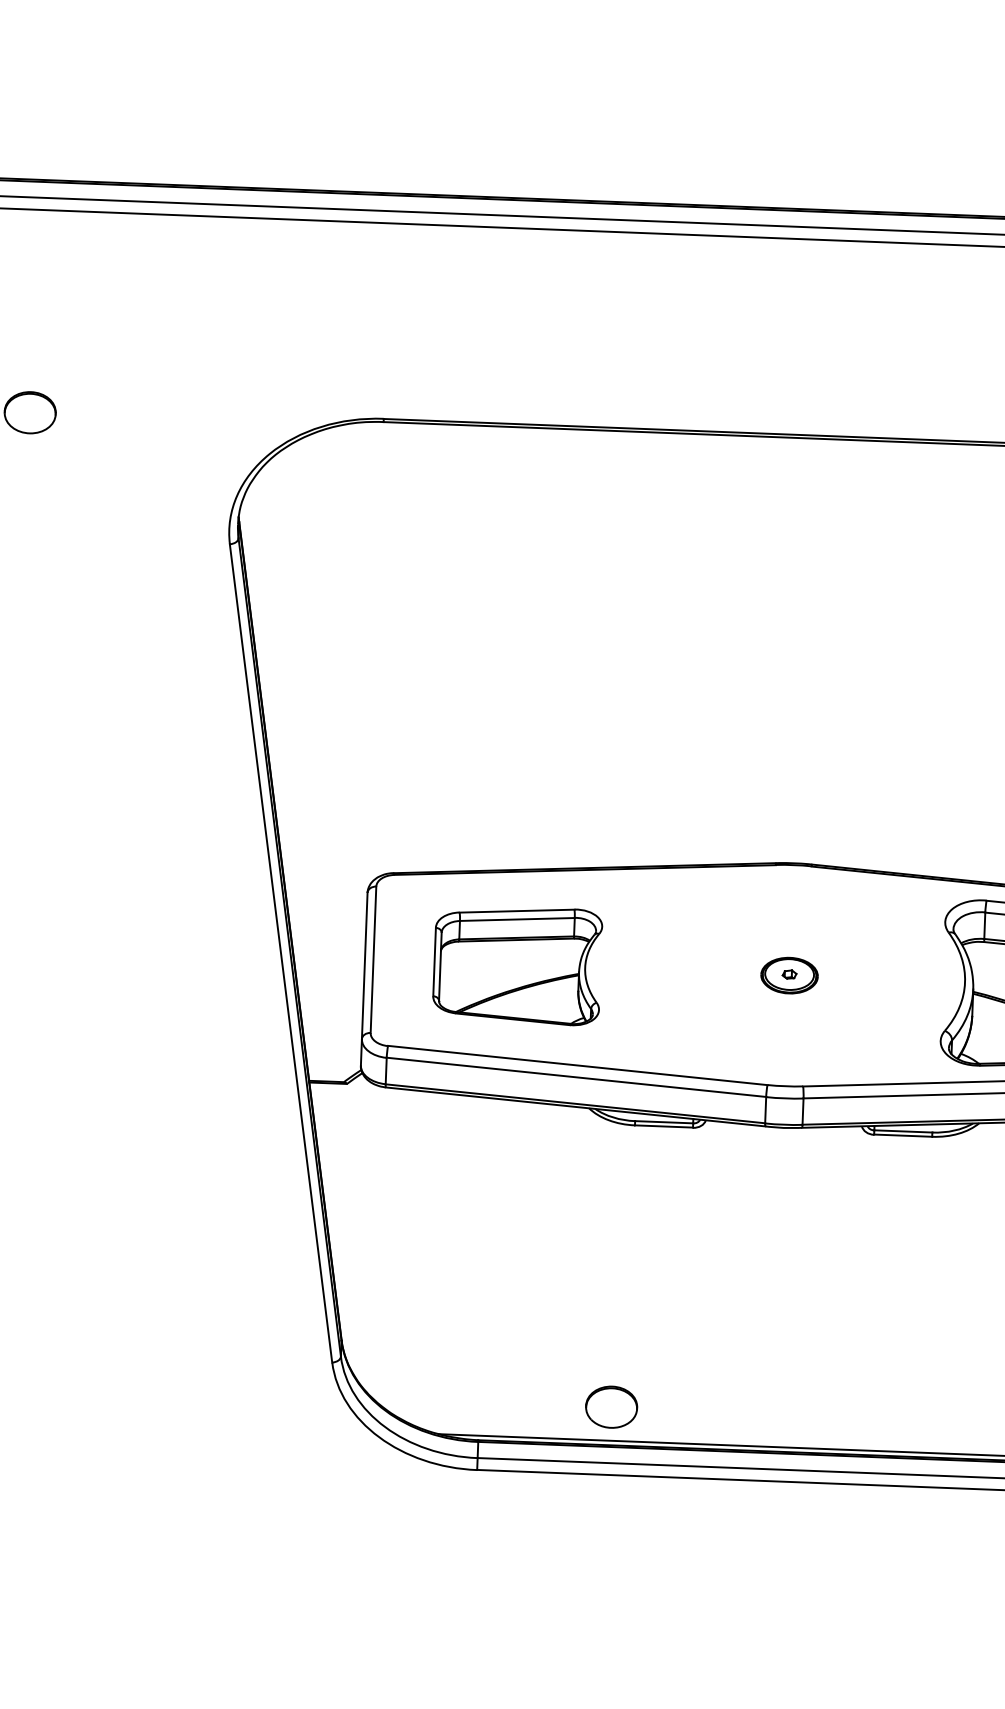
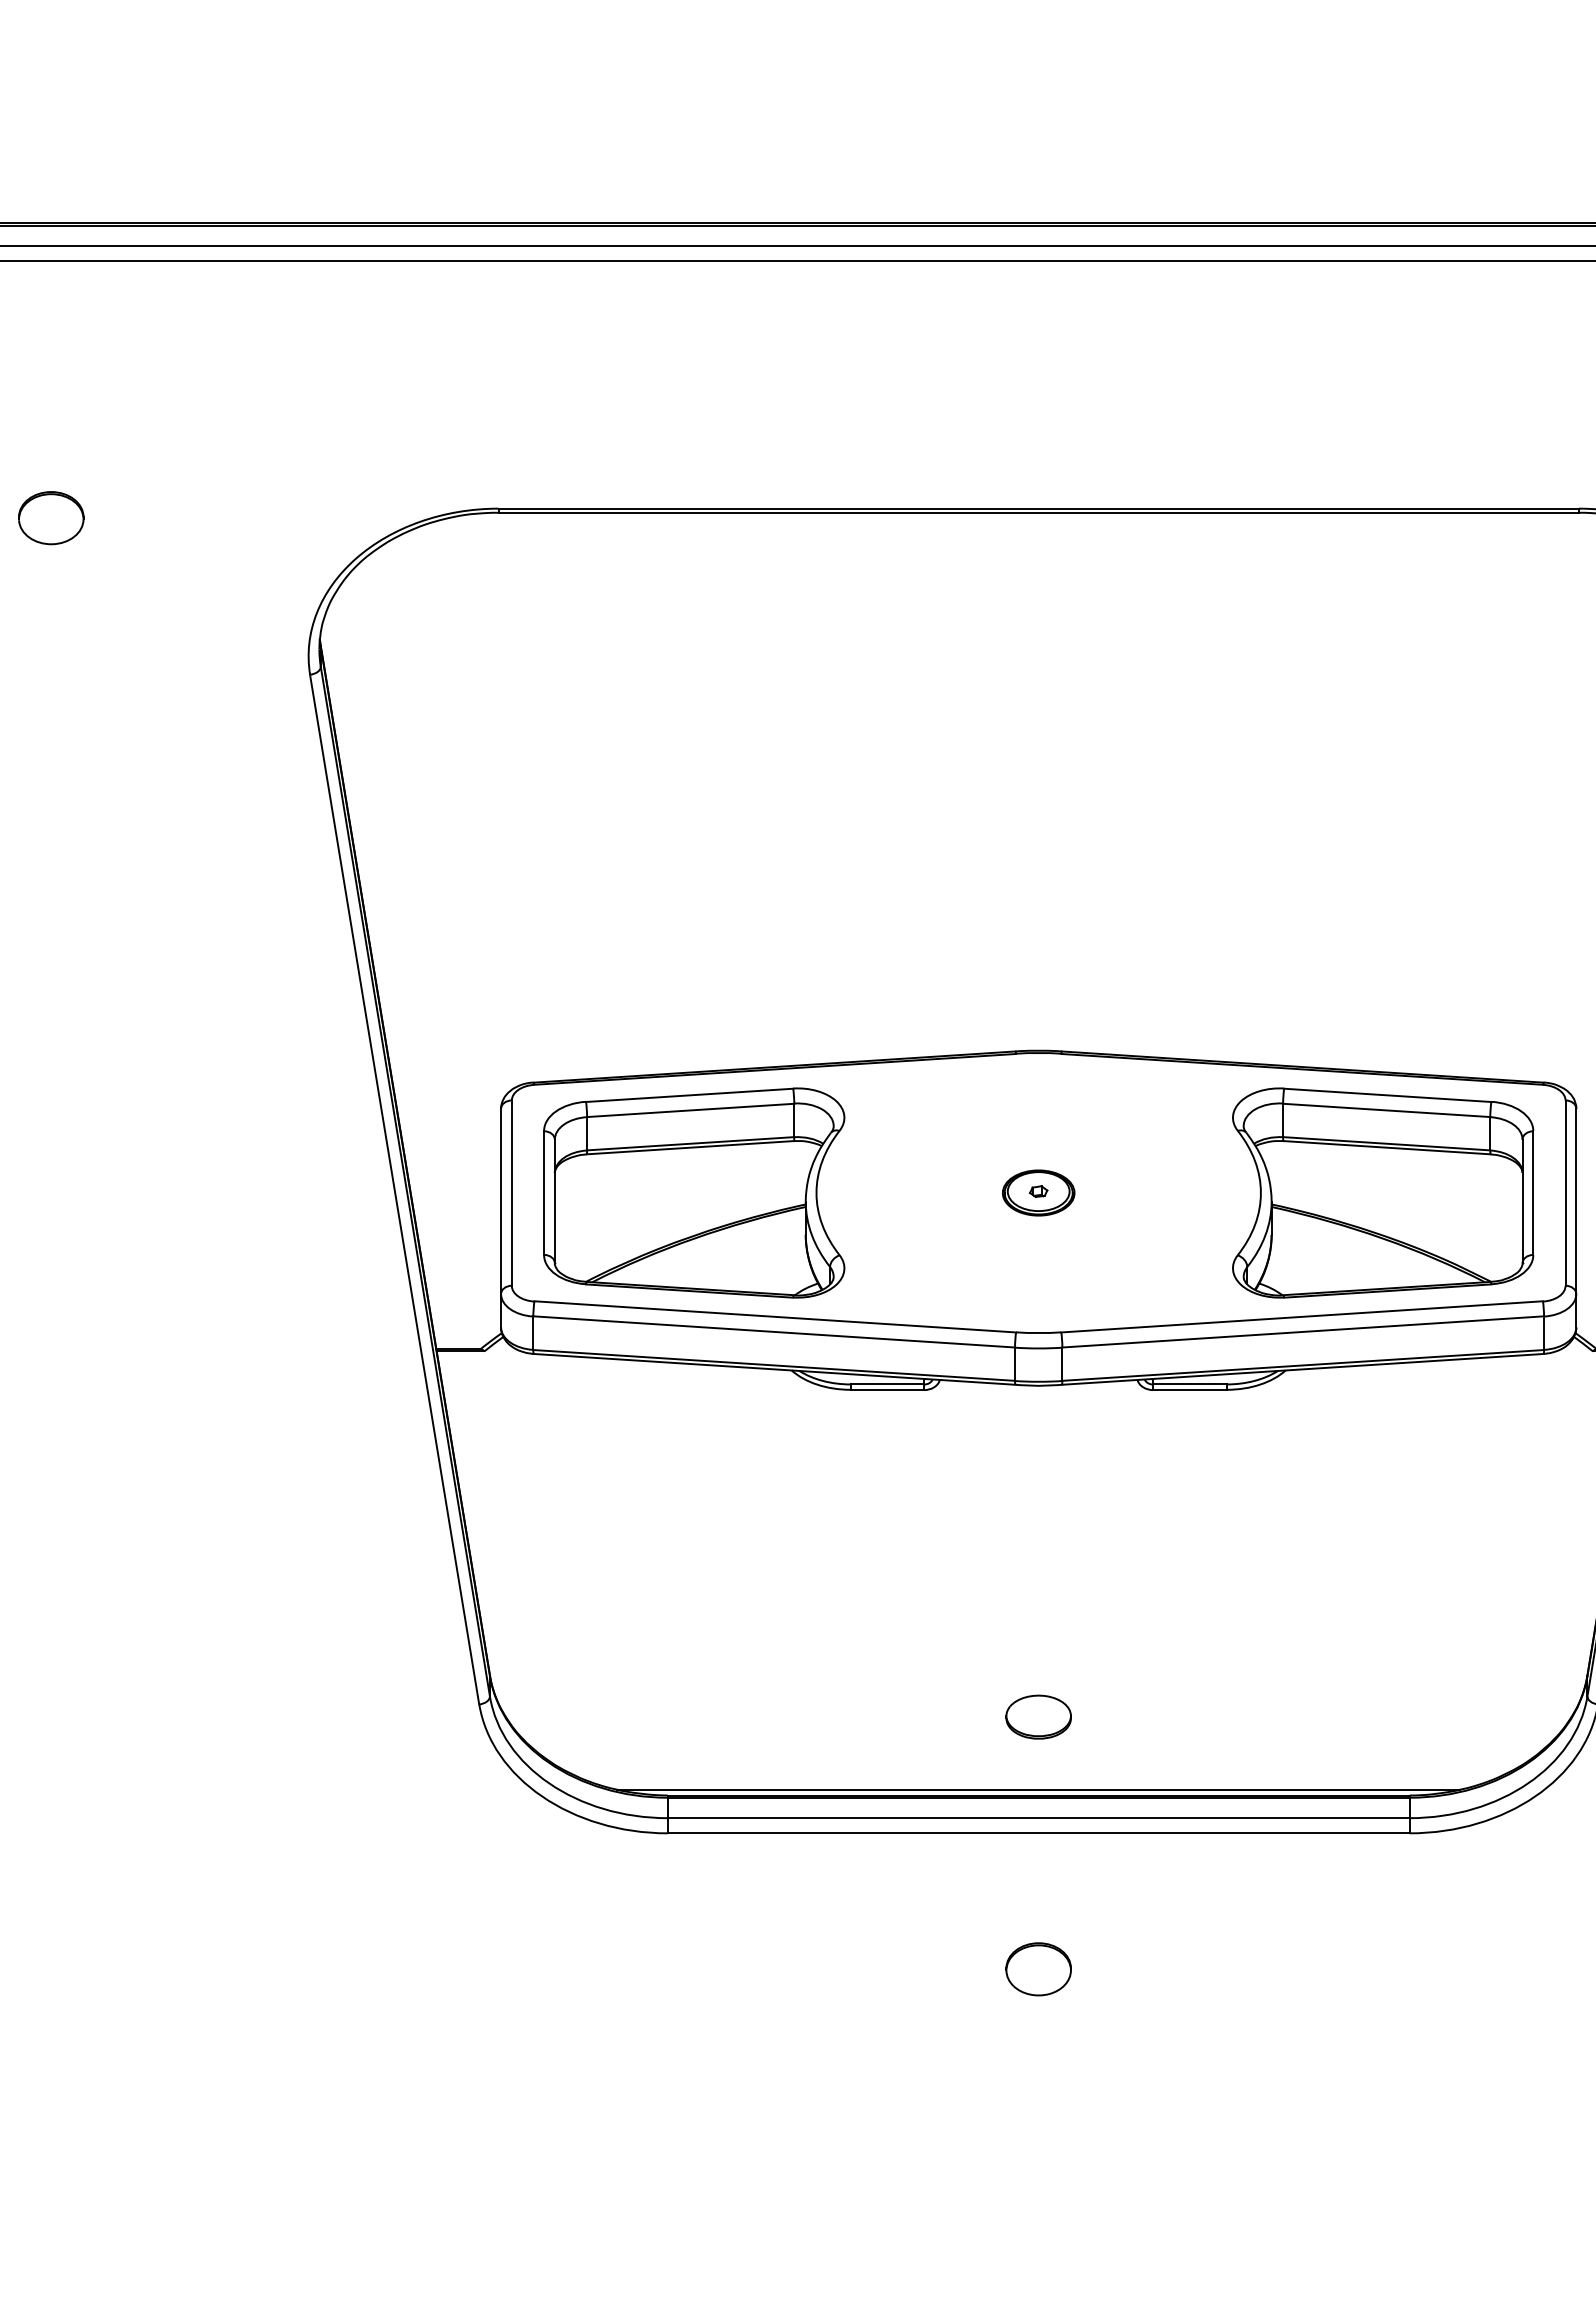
part: (517, 964) -> (694, 1192), size x1.43
part: (773, 1389) -> (1038, 1716), added
part: (611, 1407) -> (1038, 1969), moved

